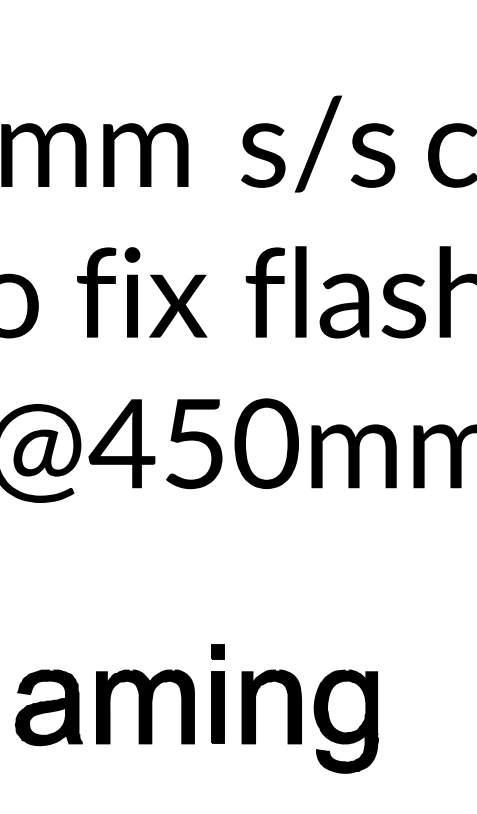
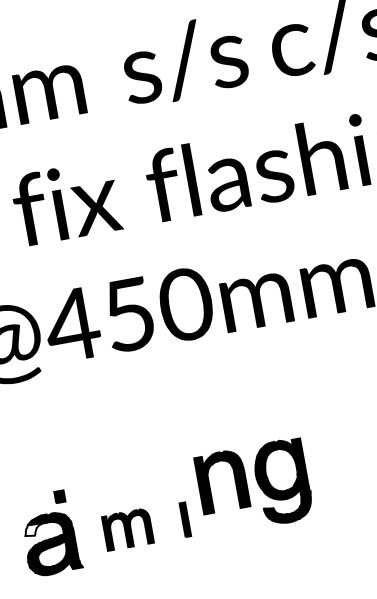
part: (217, 651) -> (59, 496), moved
fill: (33, 686) -> (36, 529), removed
part: (145, 706) -> (127, 529), size x0.6
part: (255, 706) -> (209, 483), moved
part: (217, 707) -> (184, 519), size x0.6
part: (345, 721) -> (282, 481), moved

